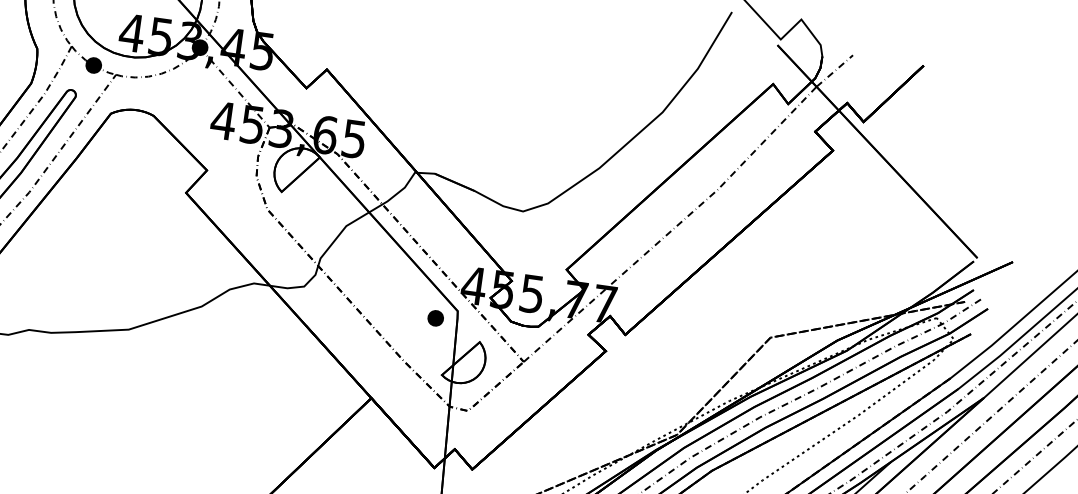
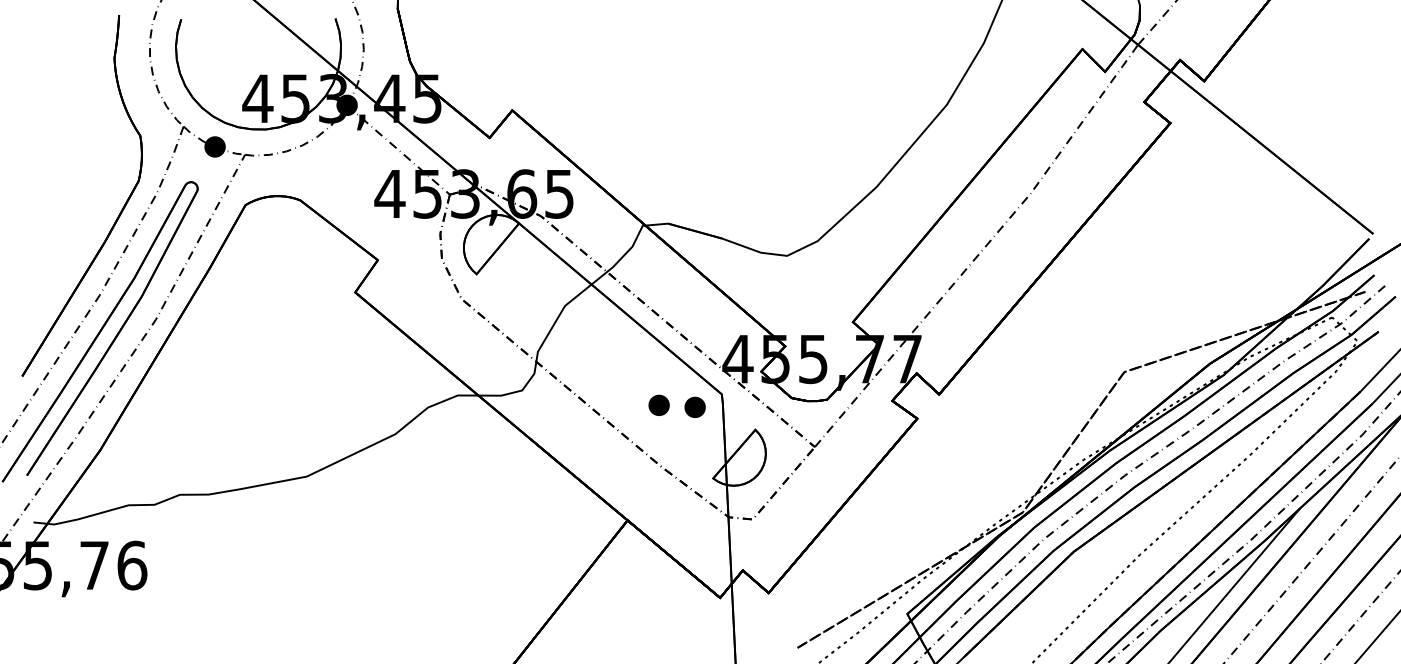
part: (407, 312) -> (658, 404), added

